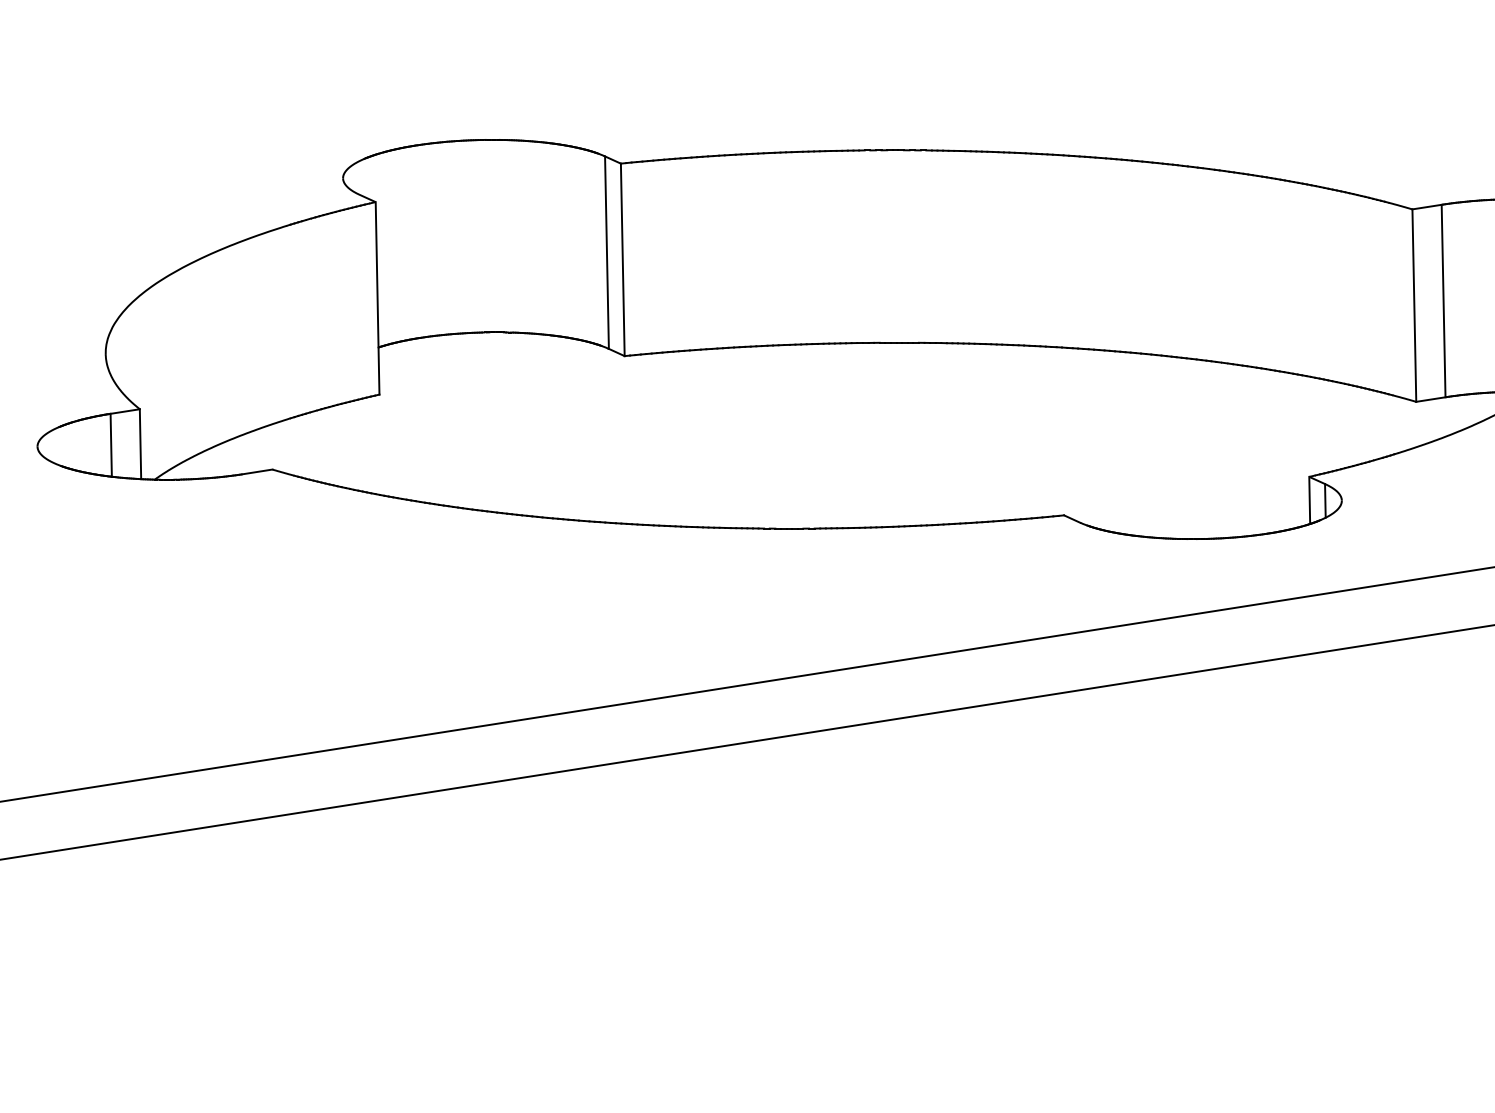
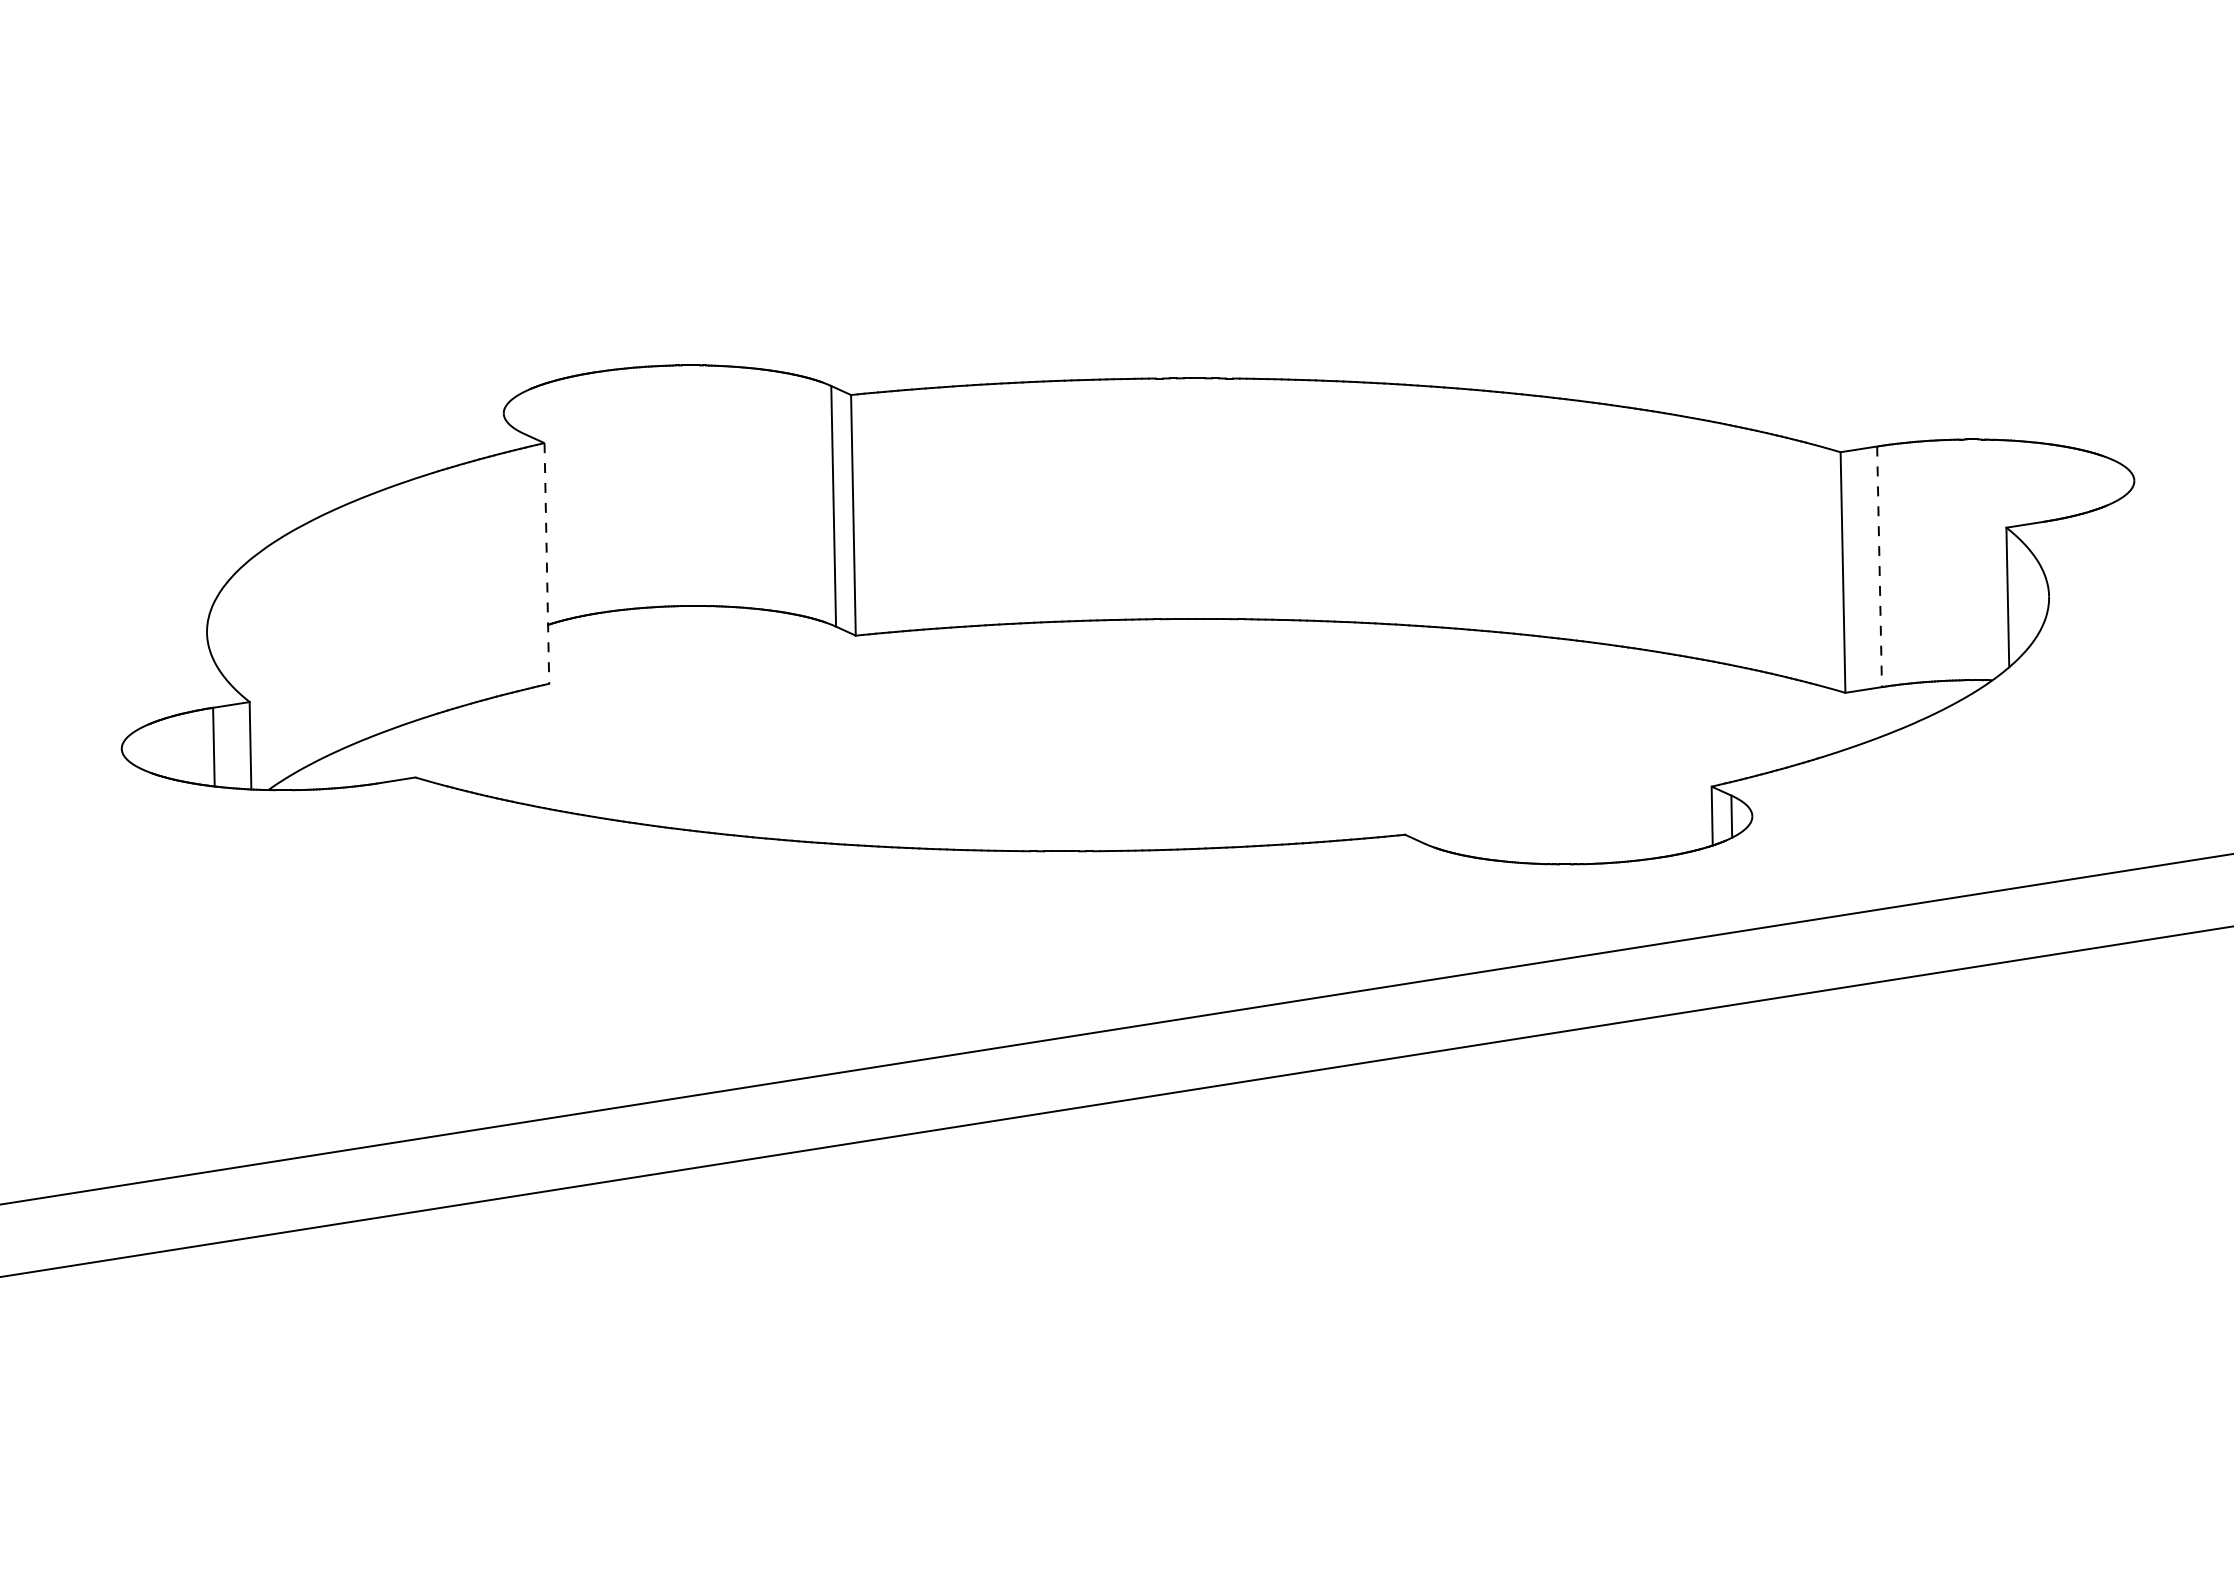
line: (377, 298) -> (546, 563), solid -> dashed
line: (1443, 301) -> (1879, 567), solid -> dashed

